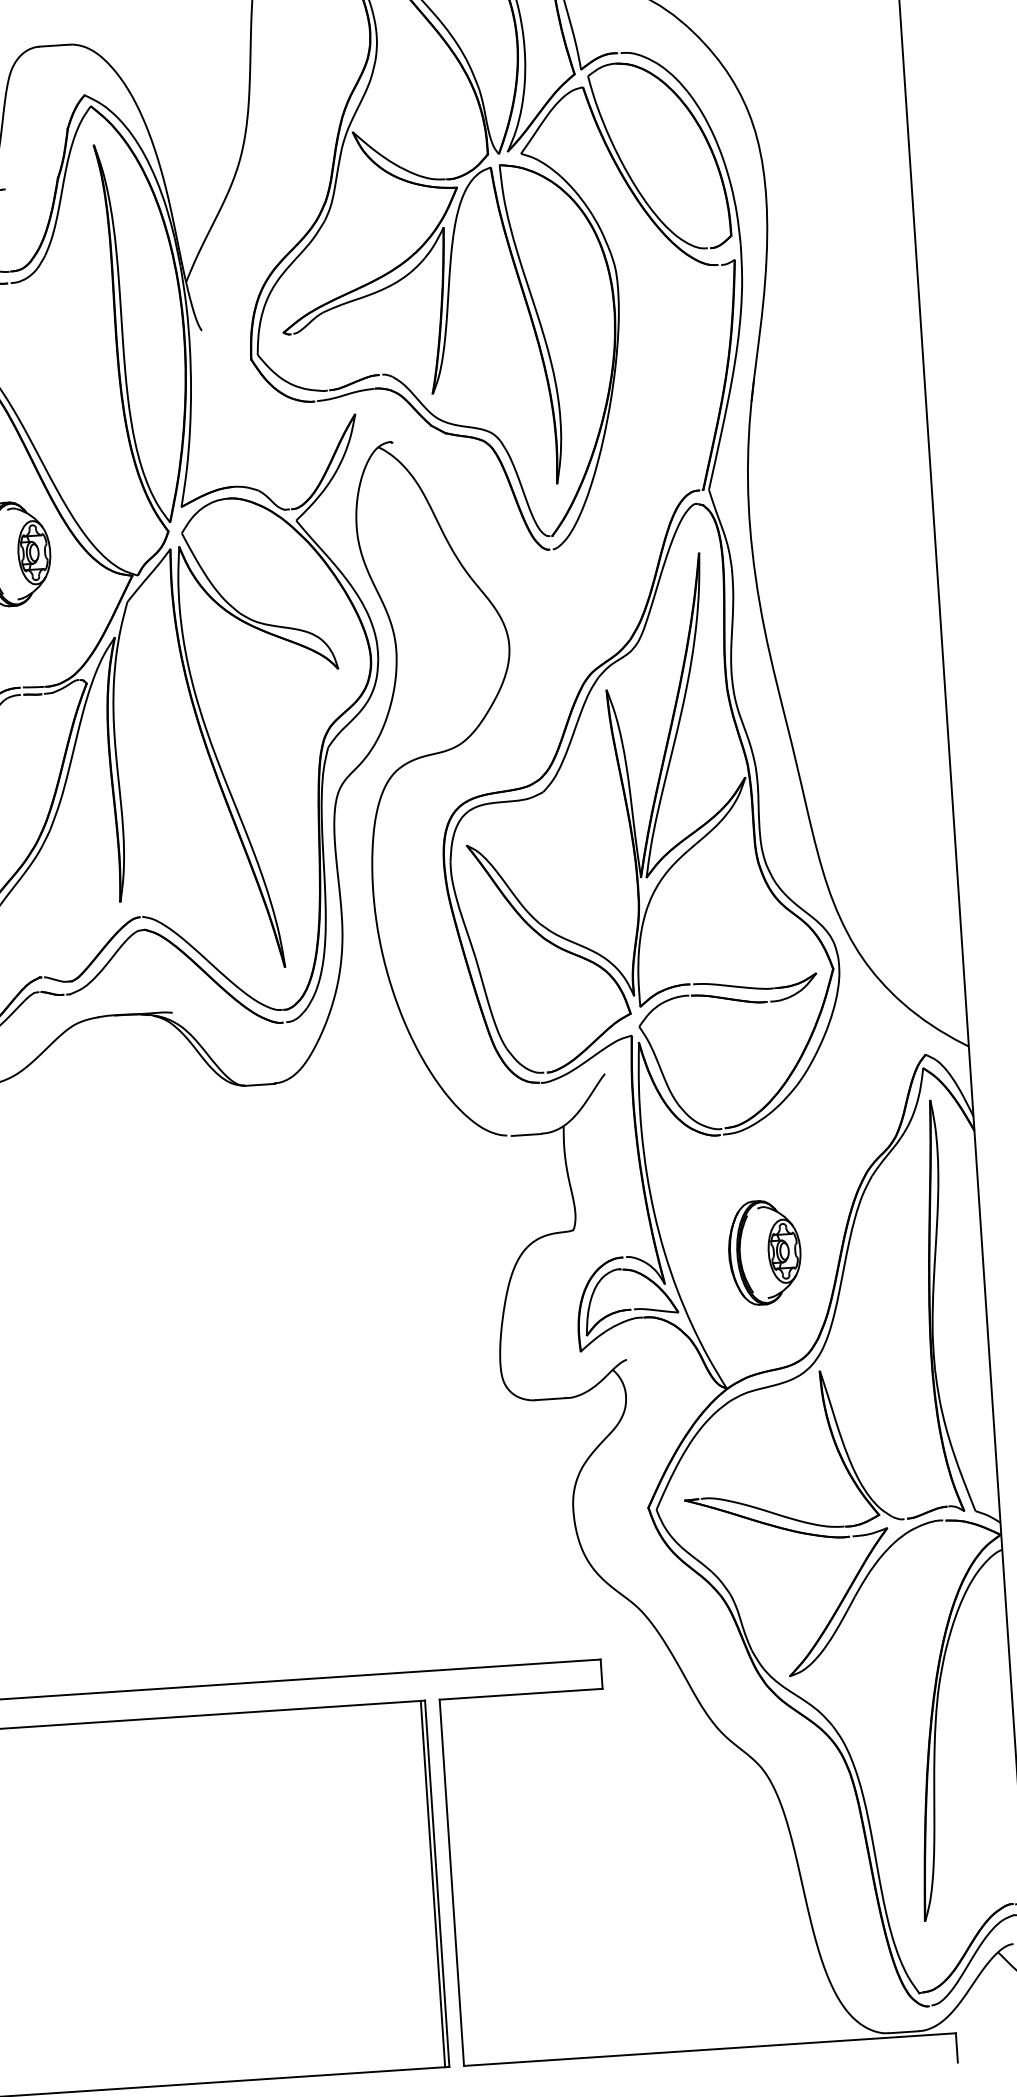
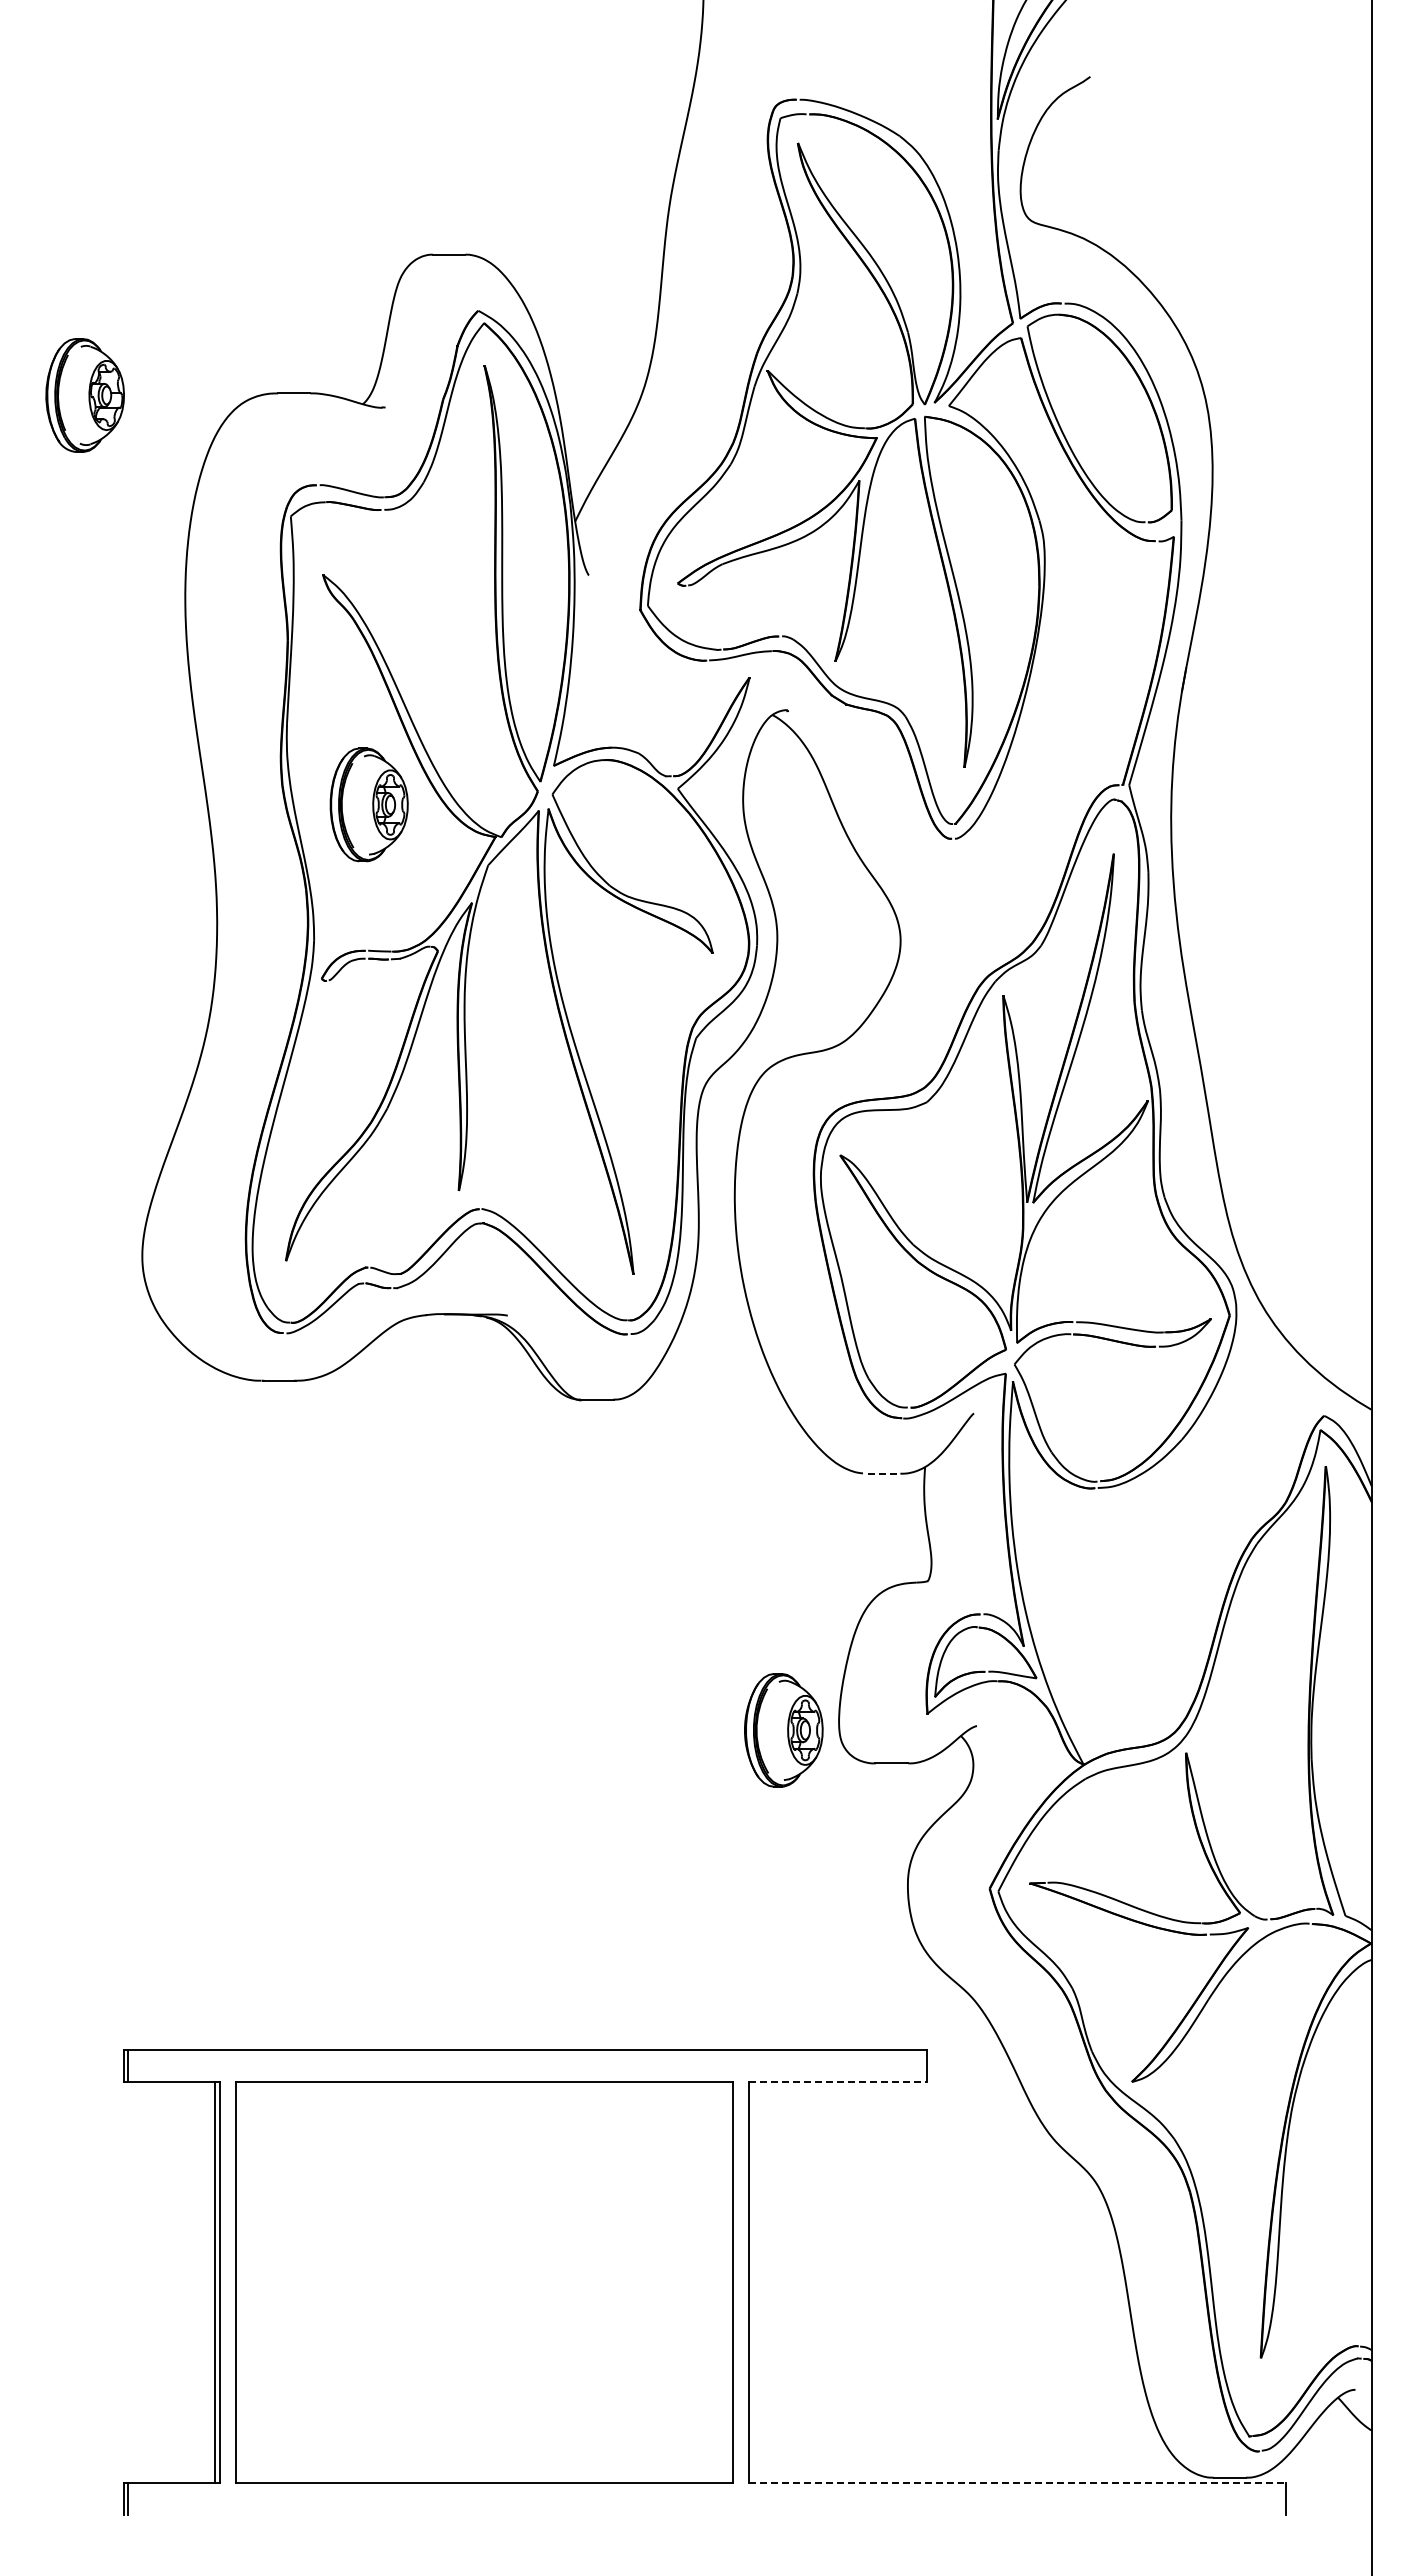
line: (527, 1135) -> (884, 1474), solid -> dashed
part: (764, 1252) -> (783, 1730), moved
line: (521, 1694) -> (838, 2082), solid -> dashed
line: (433, 1884) -> (728, 2282), removed
line: (709, 2049) -> (1017, 2482), solid -> dashed

